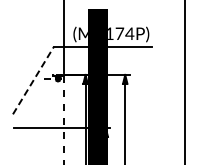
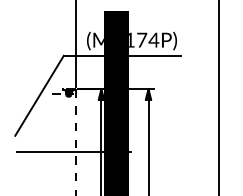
line: (33, 80) -> (39, 95), dashed -> solid

